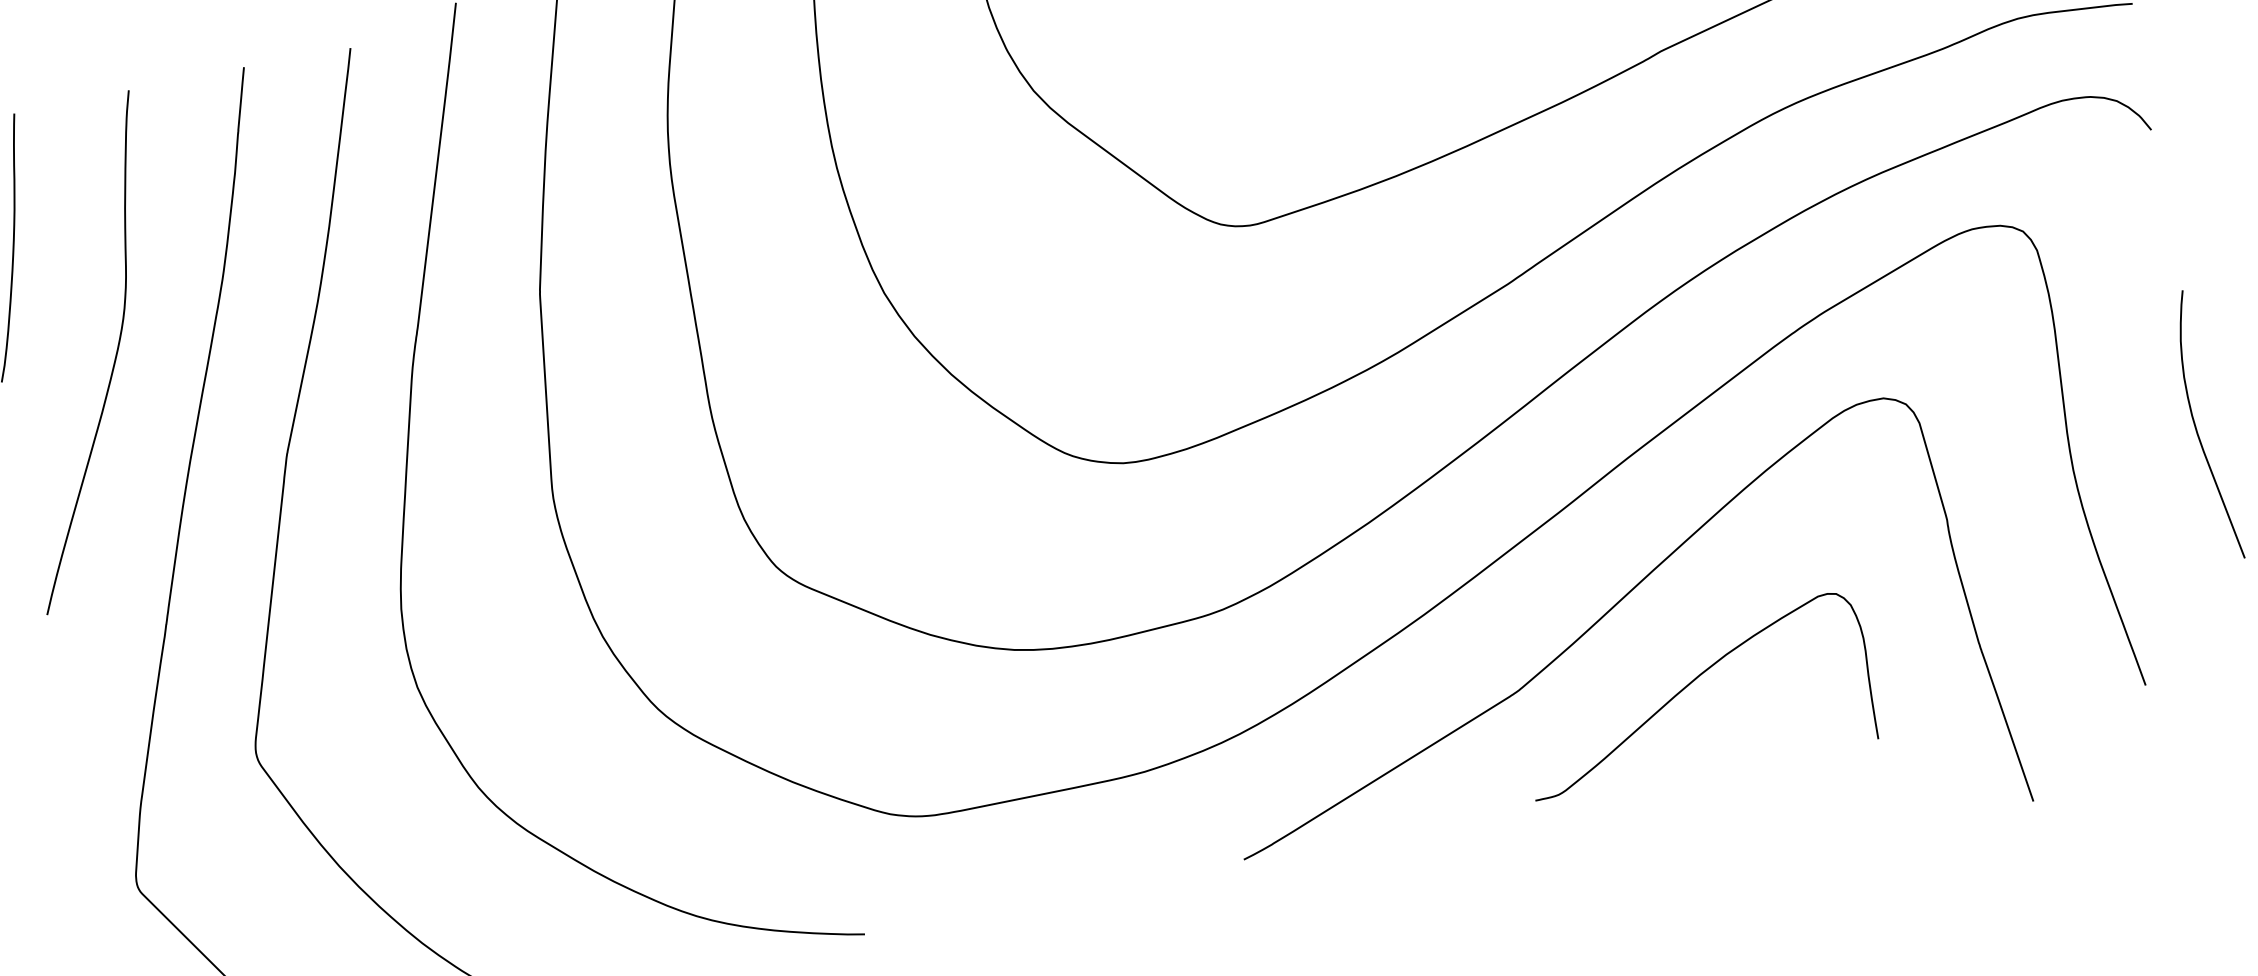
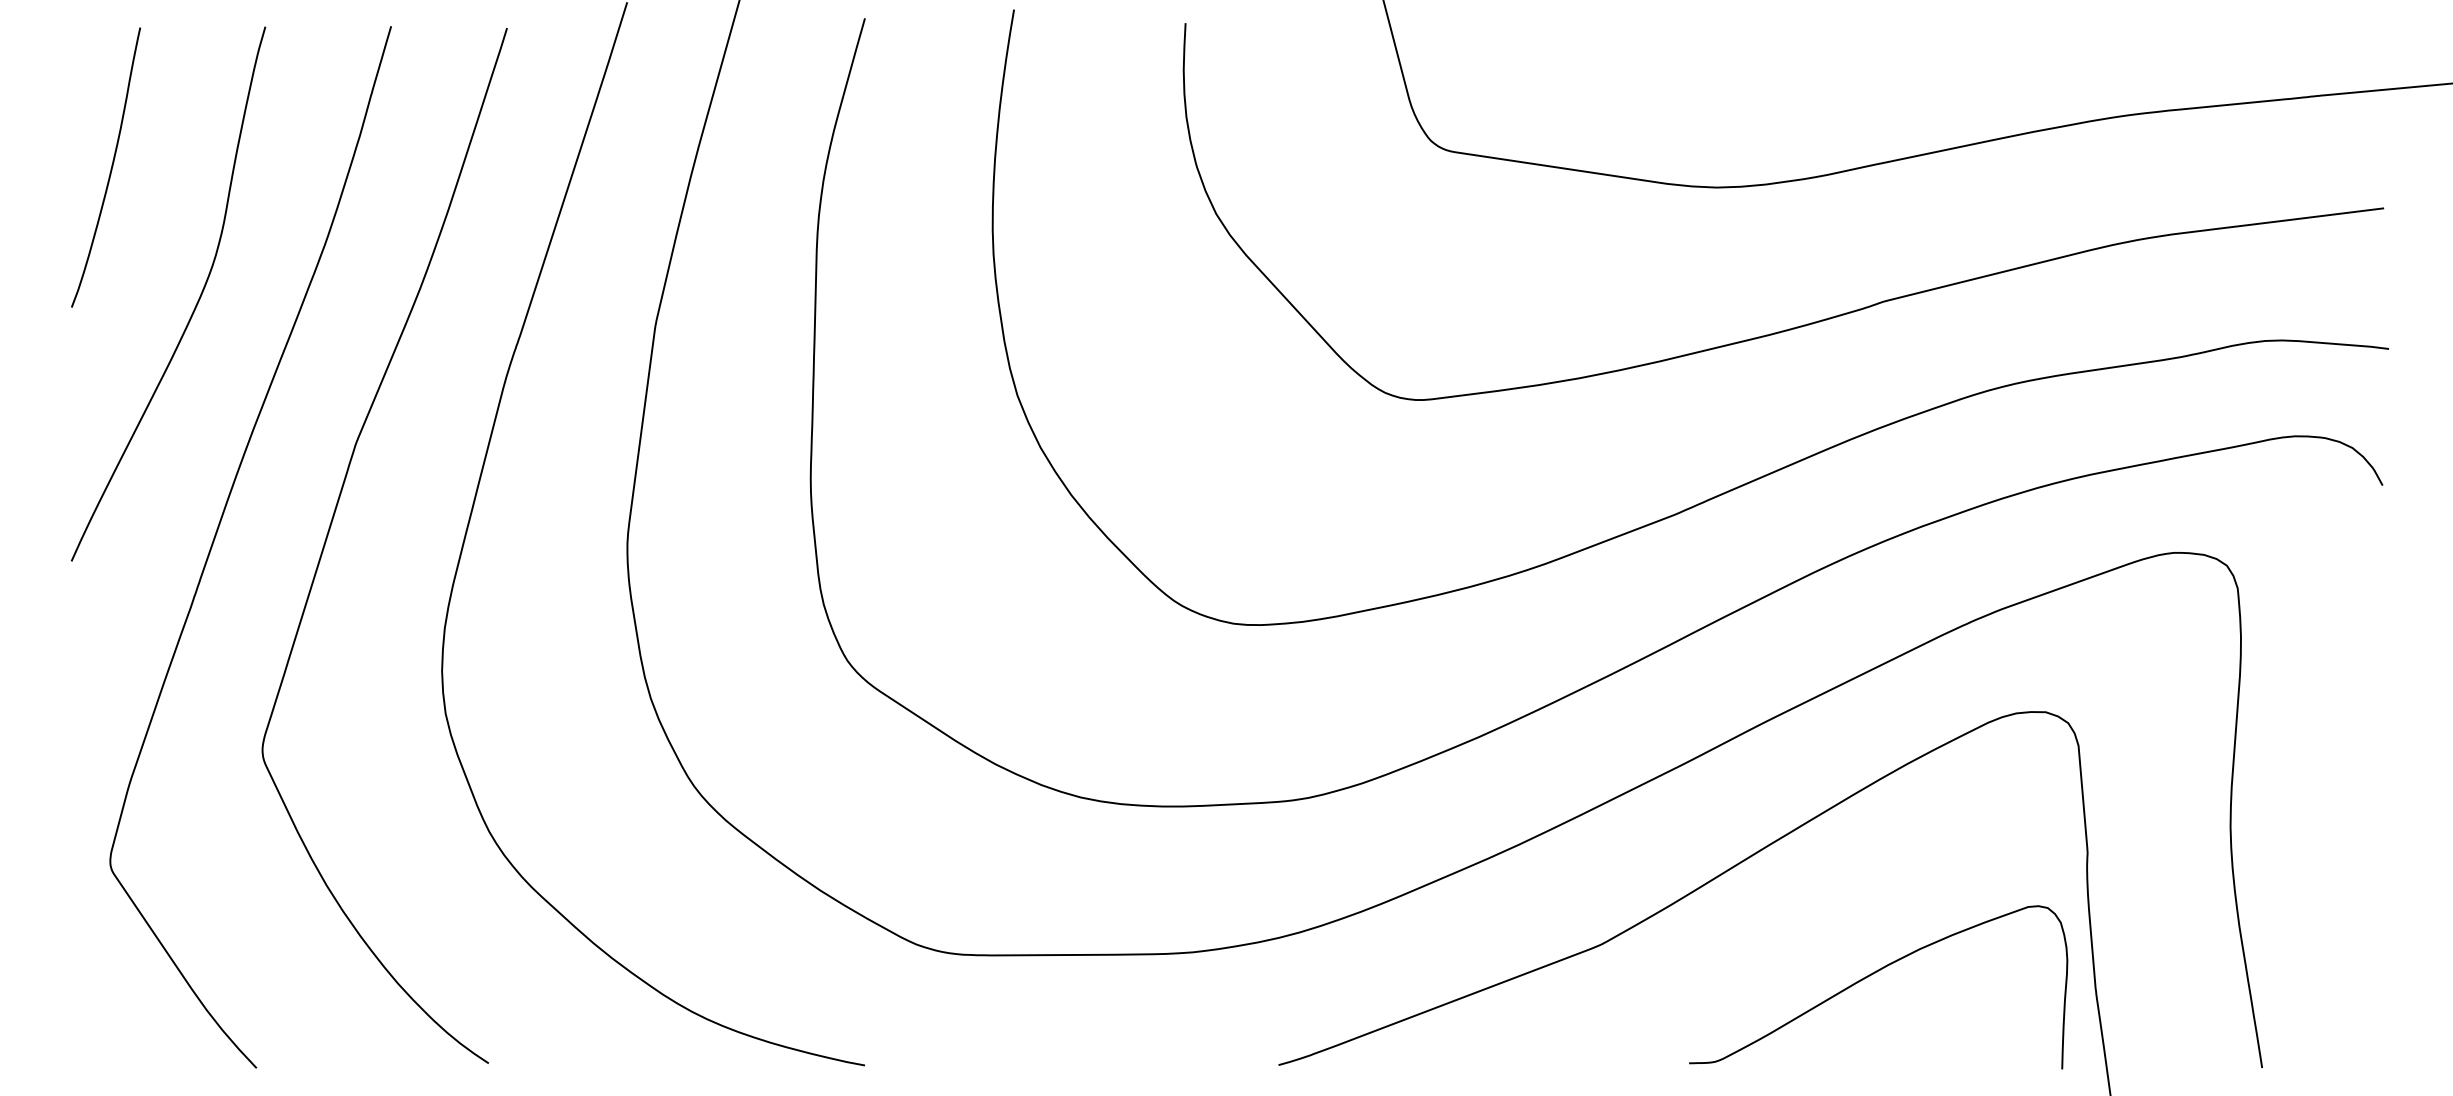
curve: (2197, 430) -> (2369, 810), removed
curve: (1686, 687) -> (1871, 975), moved

